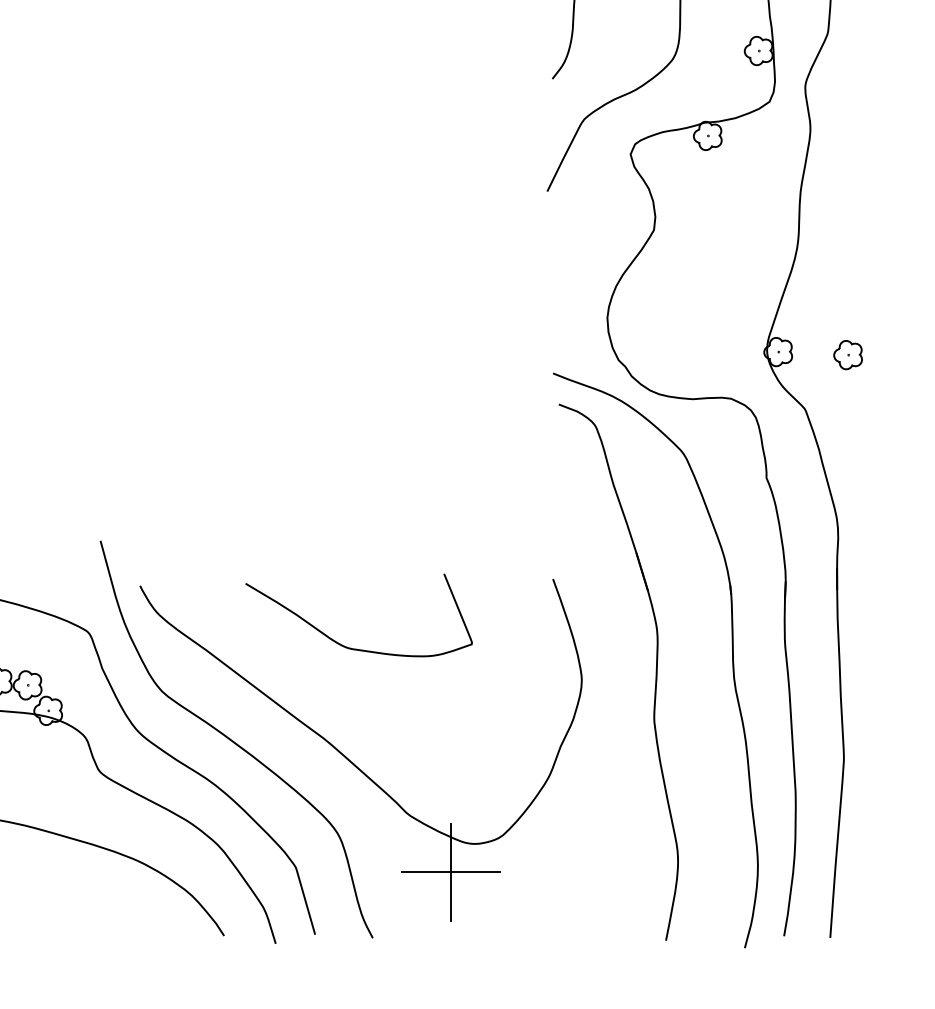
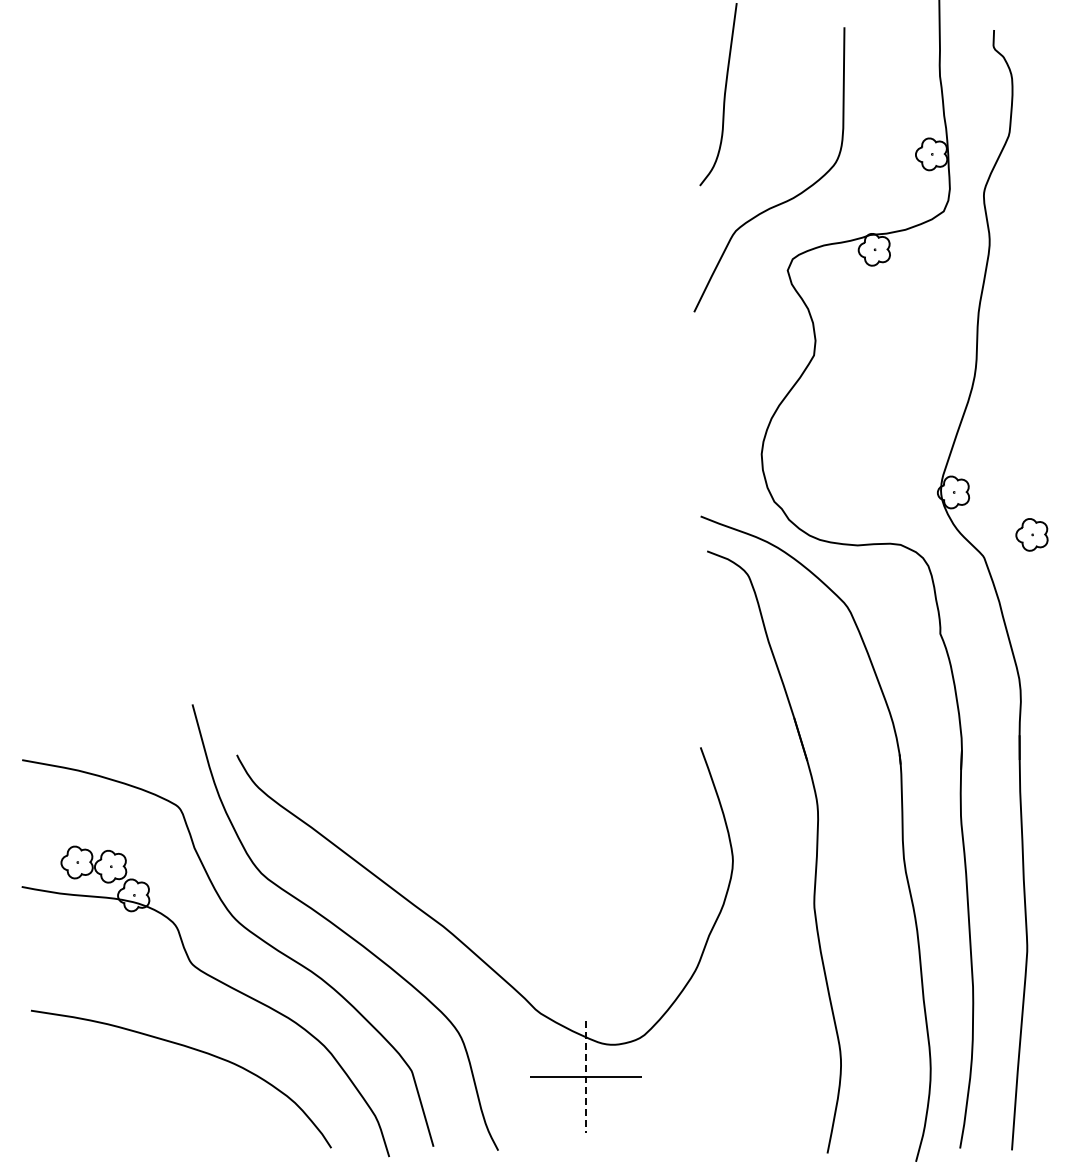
part: (847, 354) -> (1031, 534), moved
curve: (348, 646) -> (470, 823), removed
line: (451, 872) -> (586, 1076), solid -> dashed

